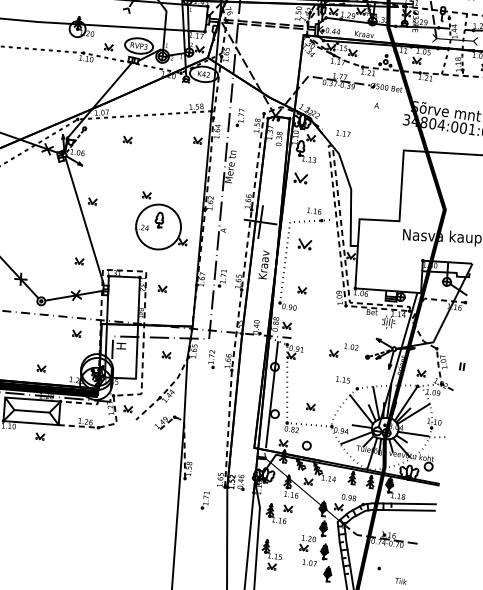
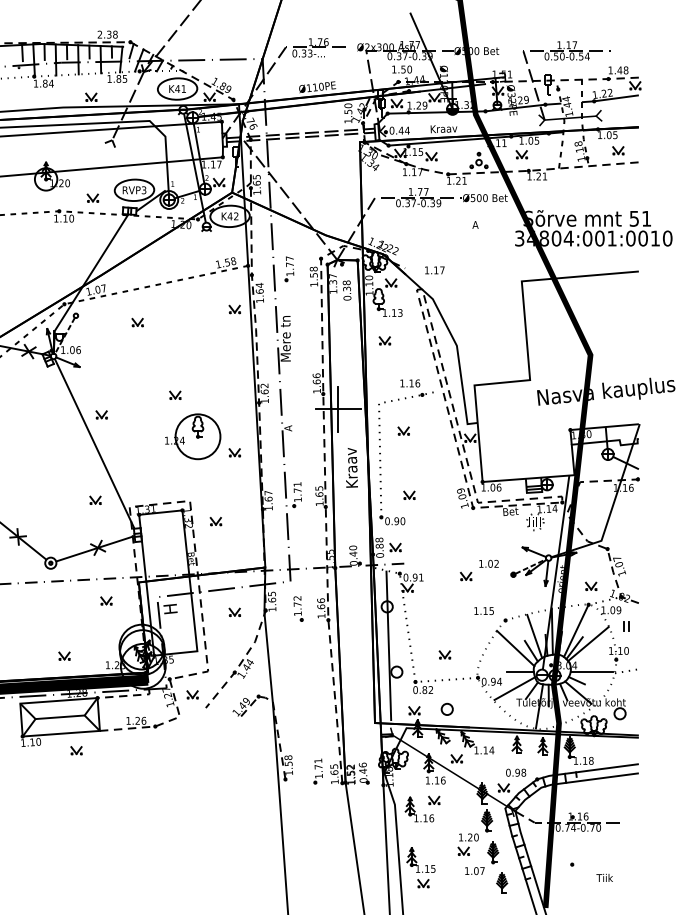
part: (300, 178) -> (384, 340), size x0.62
circle: (158, 226) -> (197, 436), size x0.71
part: (304, 243) -> (403, 430), size x0.62
part: (462, 366) -> (626, 626), moved
part: (205, 500) -> (317, 771), moved

